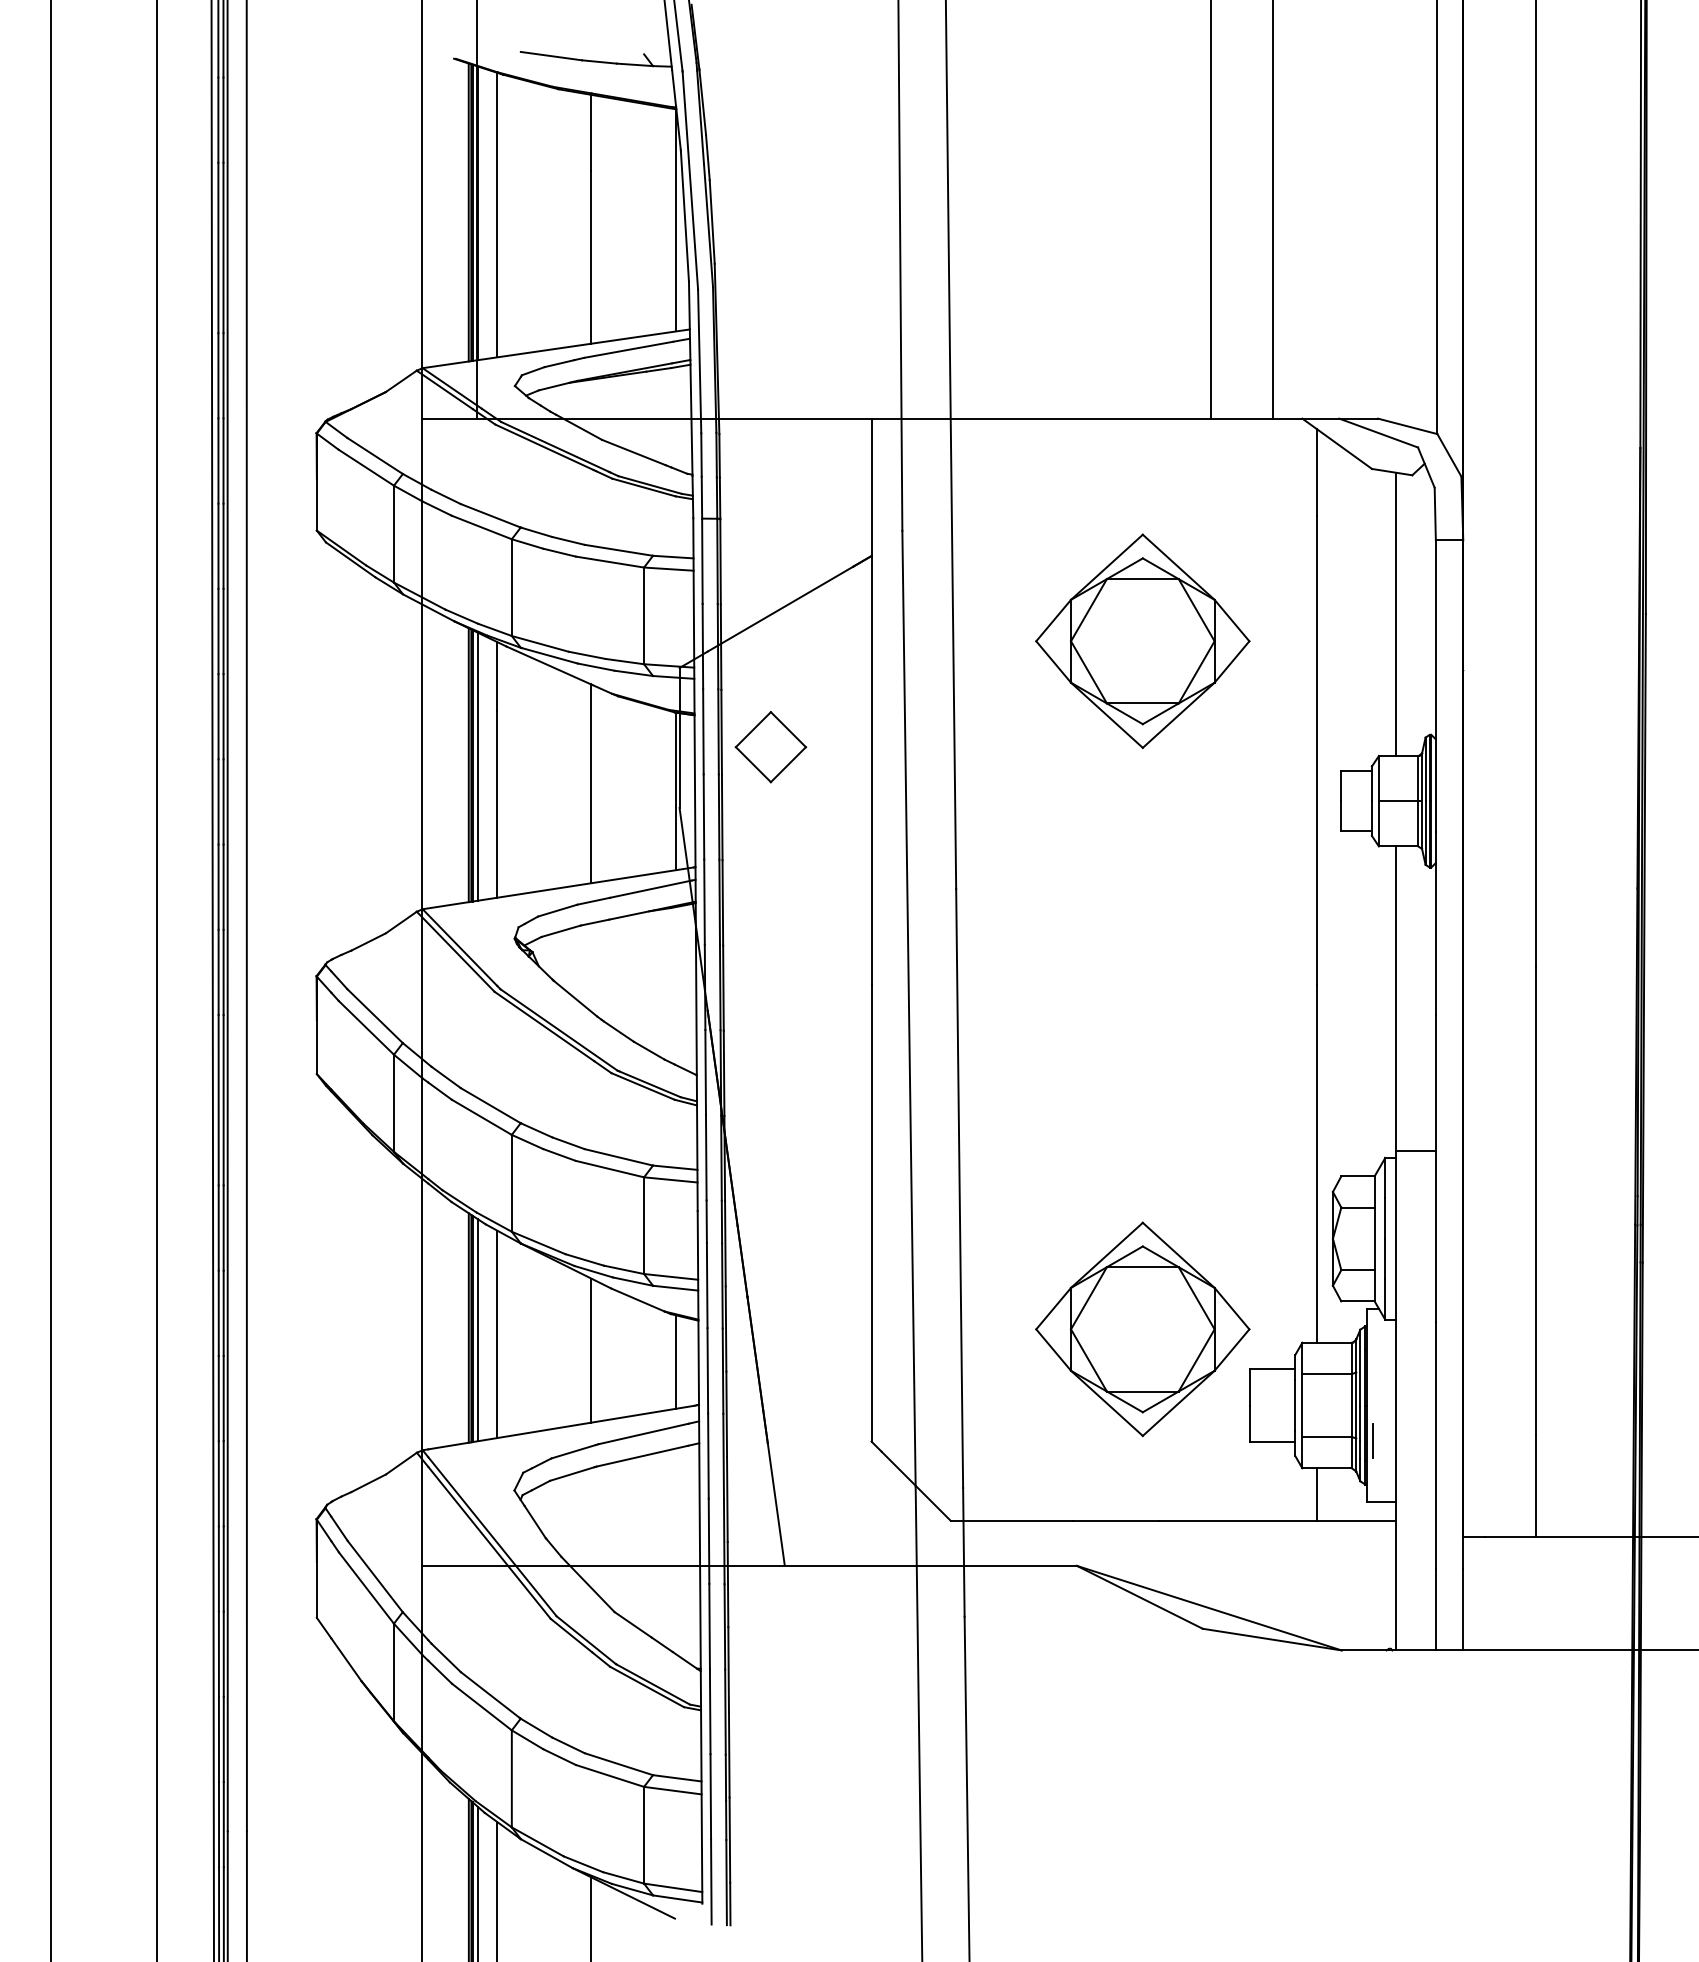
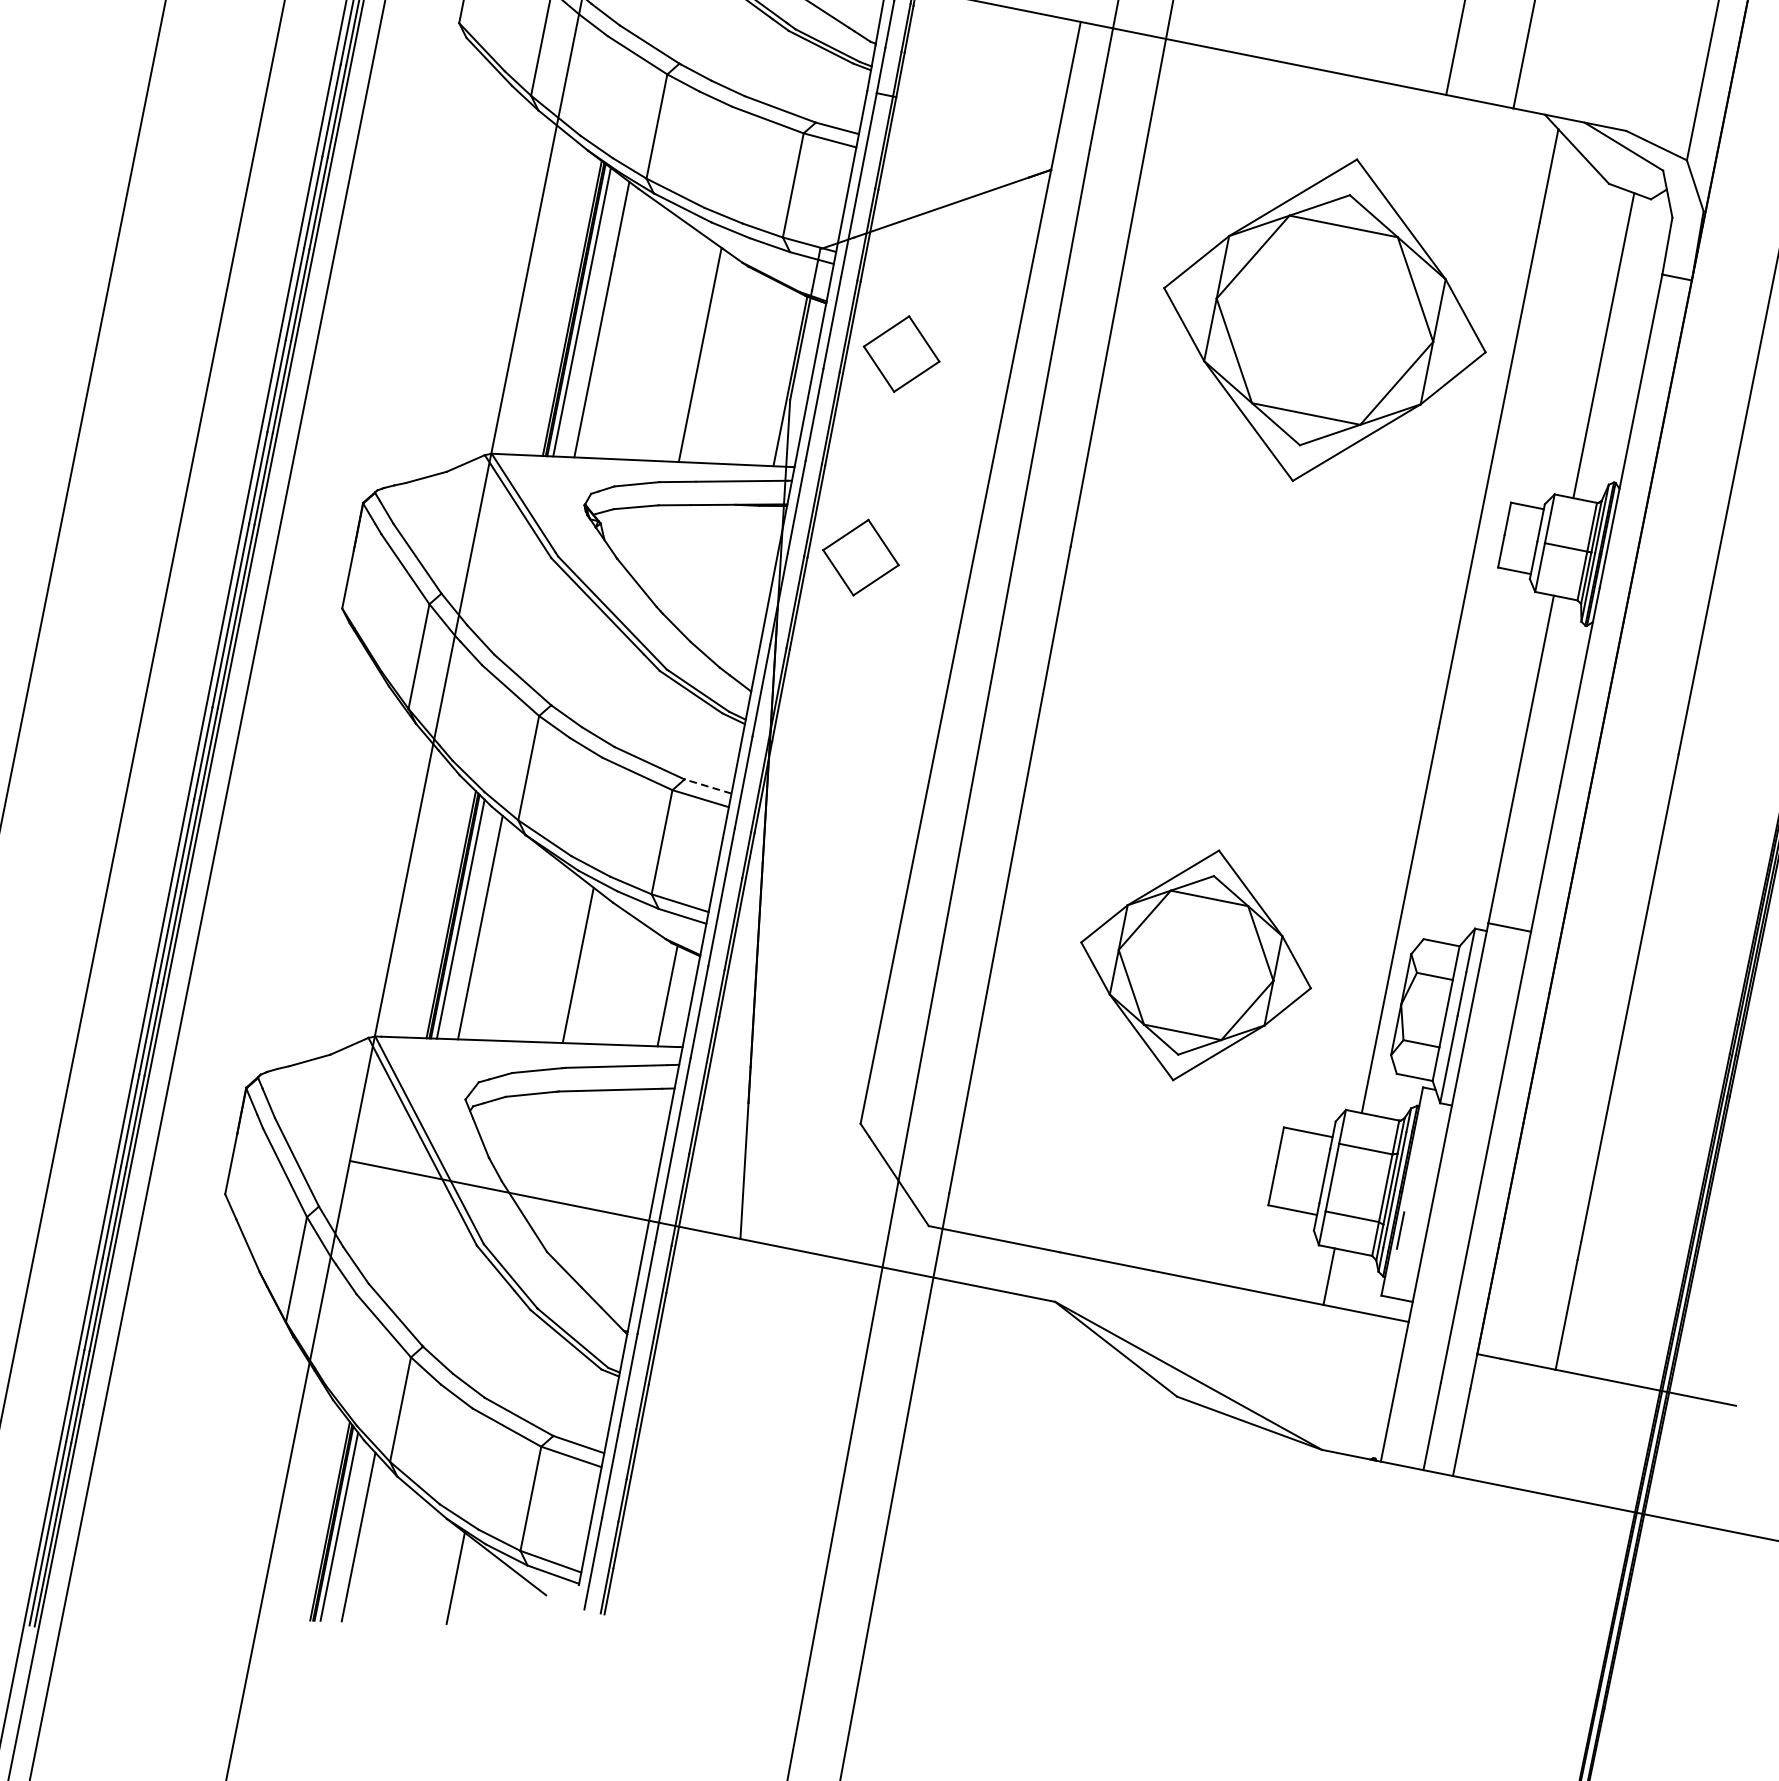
part: (1142, 640) -> (1324, 319), size x1.4
part: (770, 936) -> (860, 557), added
line: (674, 1167) -> (707, 786), solid -> dashed
part: (1142, 1329) -> (1195, 965), moved

